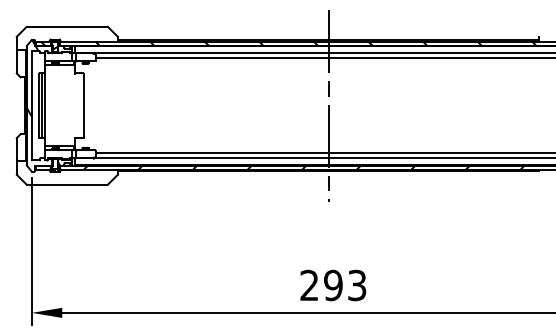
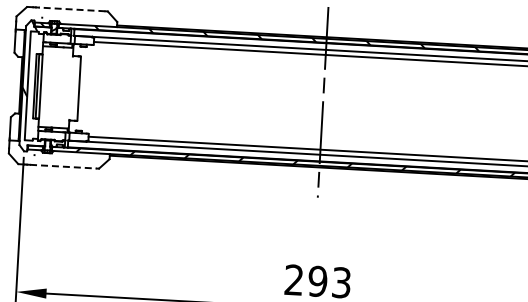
line: (71, 26) -> (71, 9), solid -> dashed
line: (72, 184) -> (63, 166), solid -> dashed

